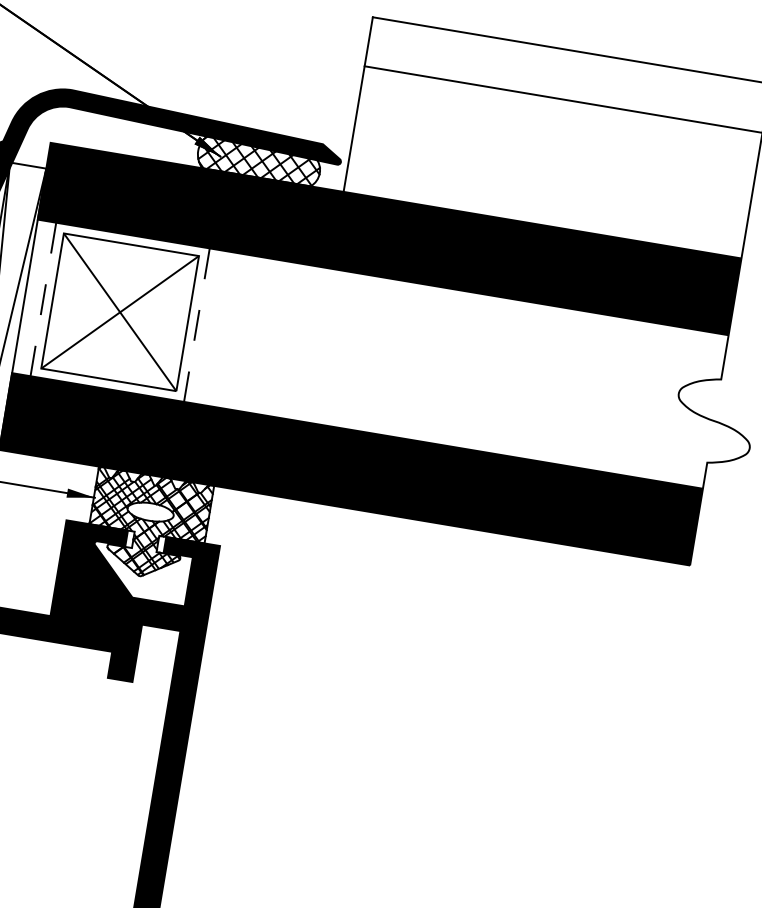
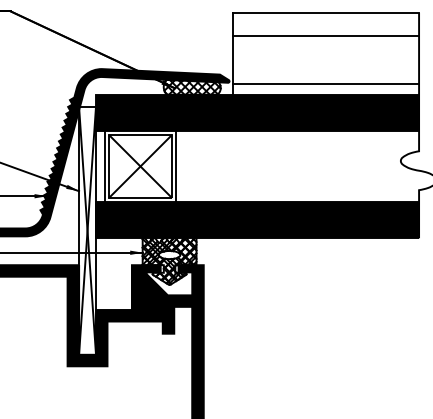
line: (547, 201) -> (326, 83), added
line: (43, 299) -> (104, 166), dashed -> solid
line: (197, 325) -> (176, 166), dashed -> solid

